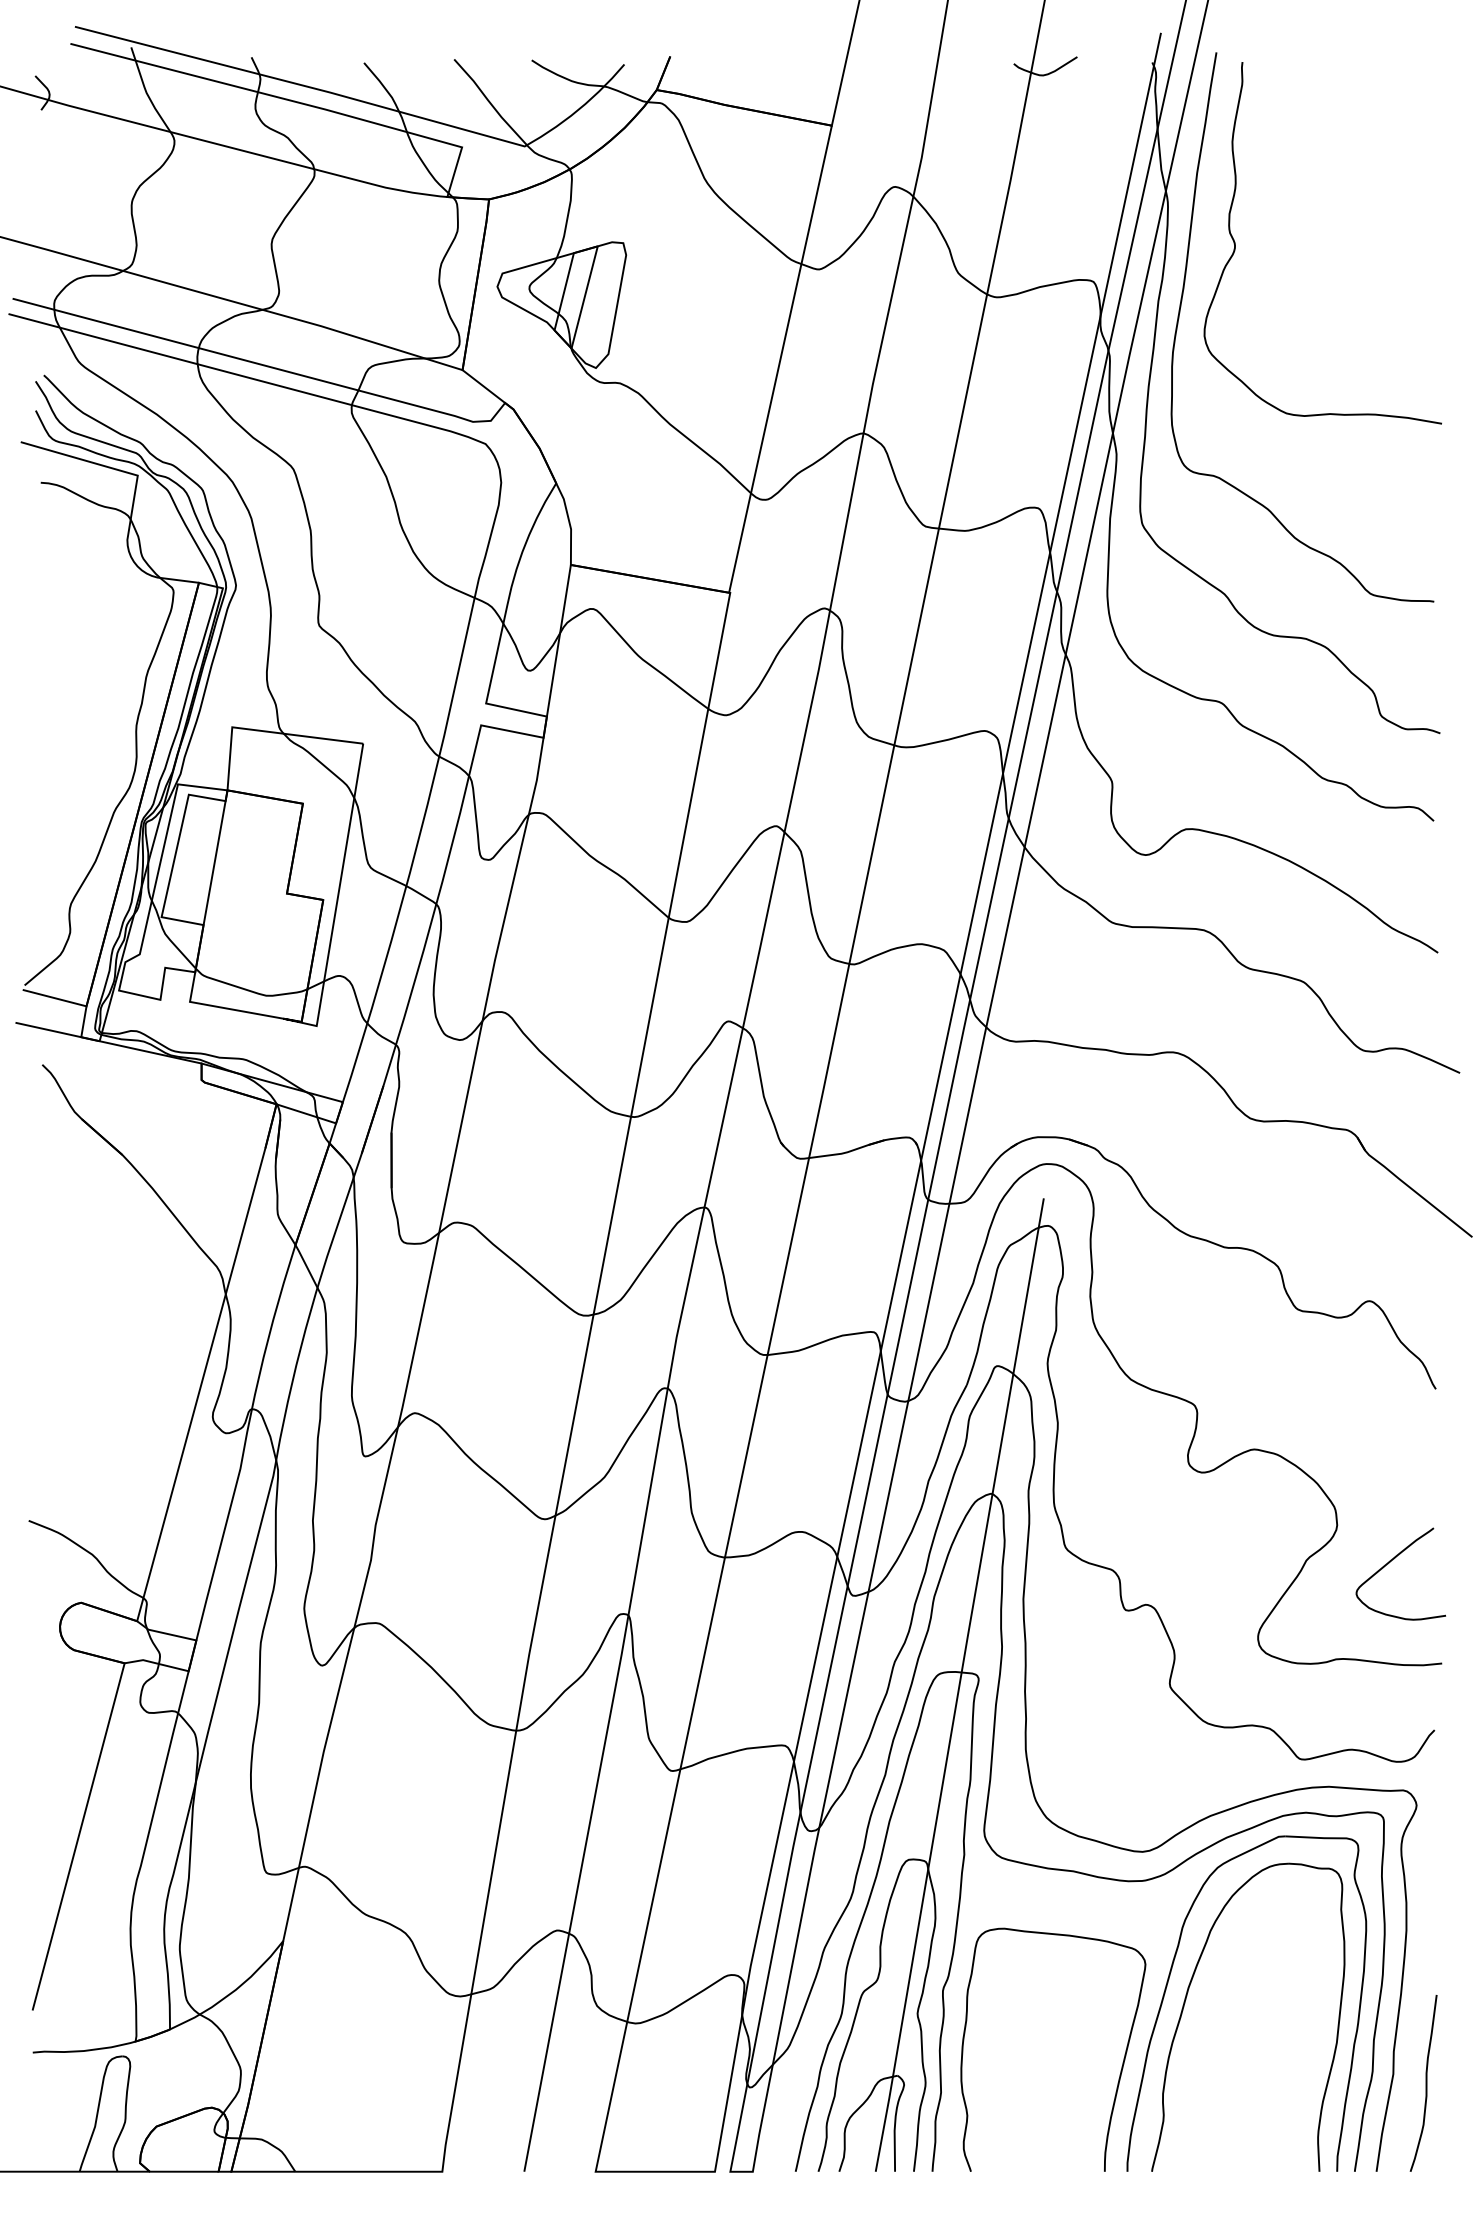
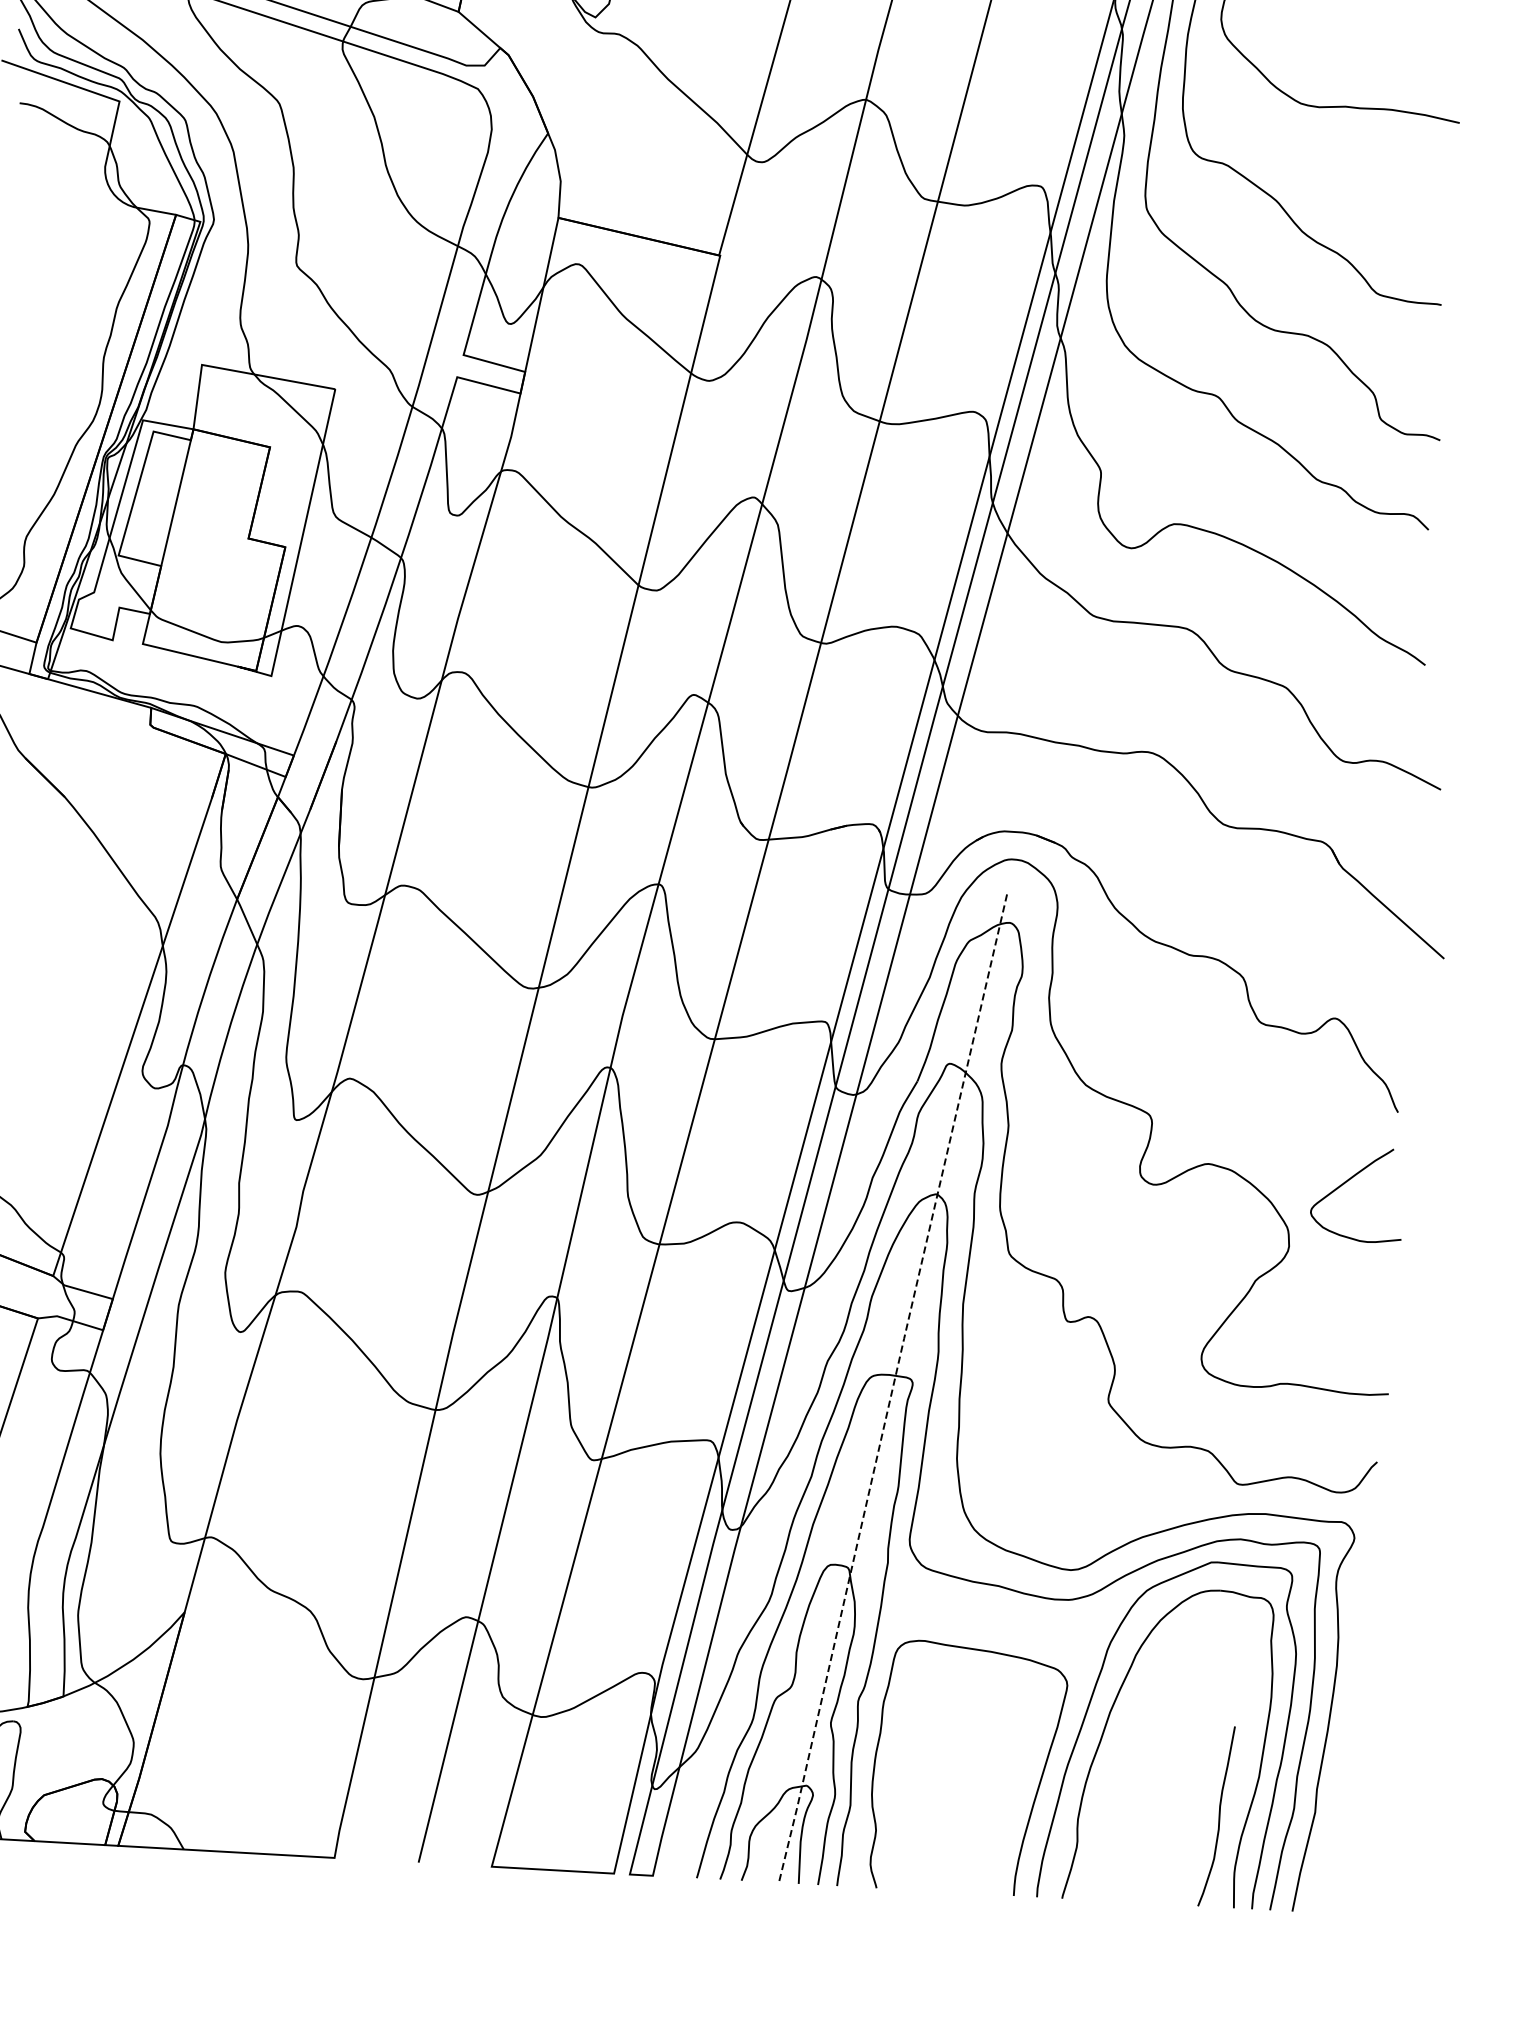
curve: (1390, 1562) -> (1347, 1182), moved
line: (959, 1685) -> (892, 1389), solid -> dashed
curve: (1425, 2083) -> (1218, 1816), moved

